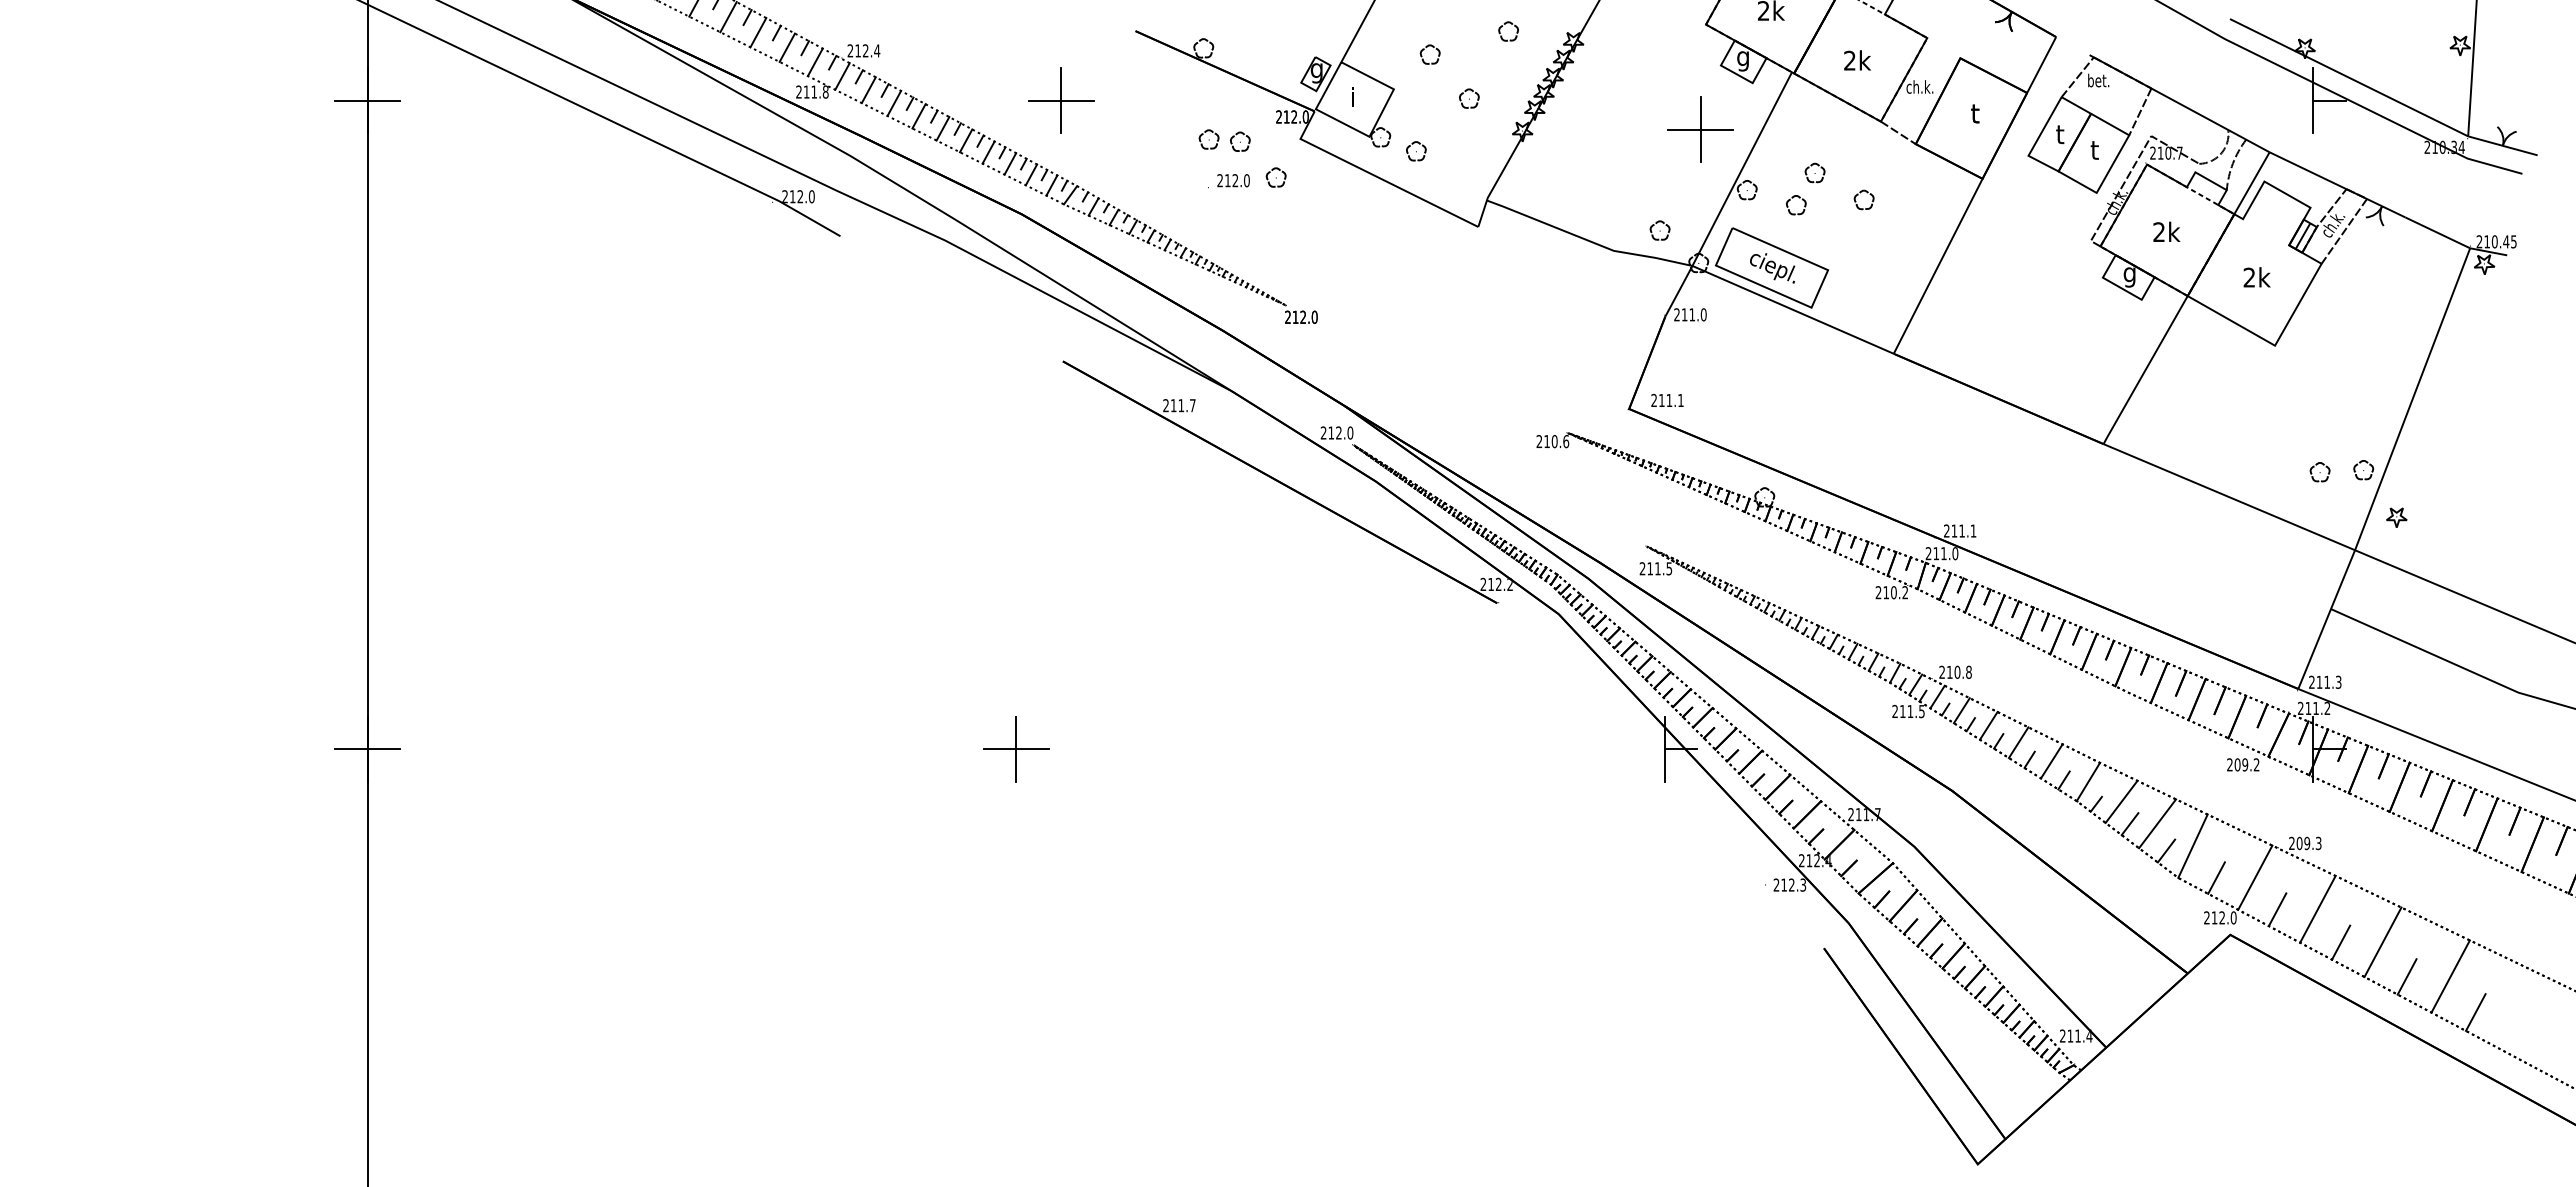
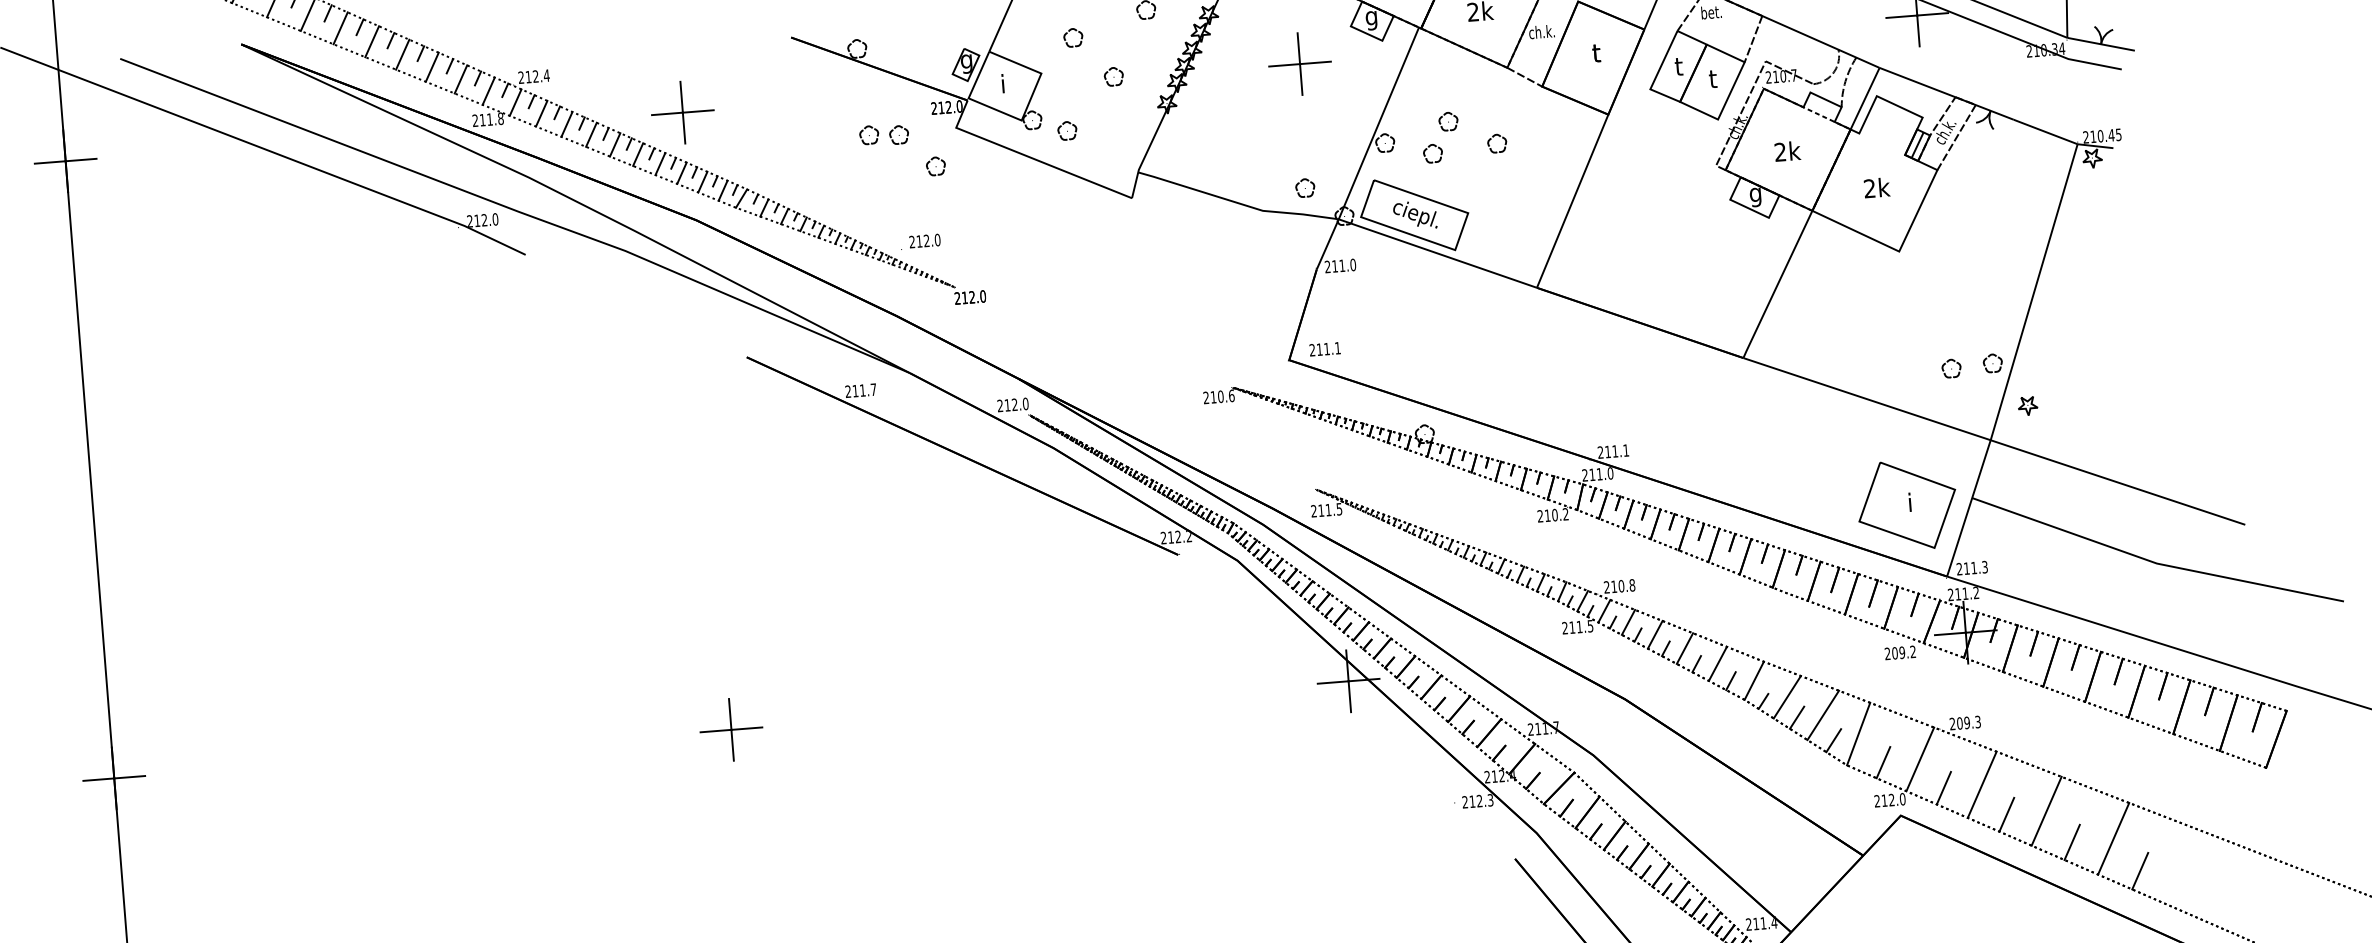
part: (1061, 100) -> (683, 112), moved
line: (2296, 100) -> (1901, 16), added
part: (1700, 129) -> (1299, 63), moved
text: (1228, 181) -> (920, 242), moved
part: (2262, 611) -> (1907, 505), added
line: (1648, 749) -> (1333, 682), added
line: (2296, 749) -> (1949, 634), added

